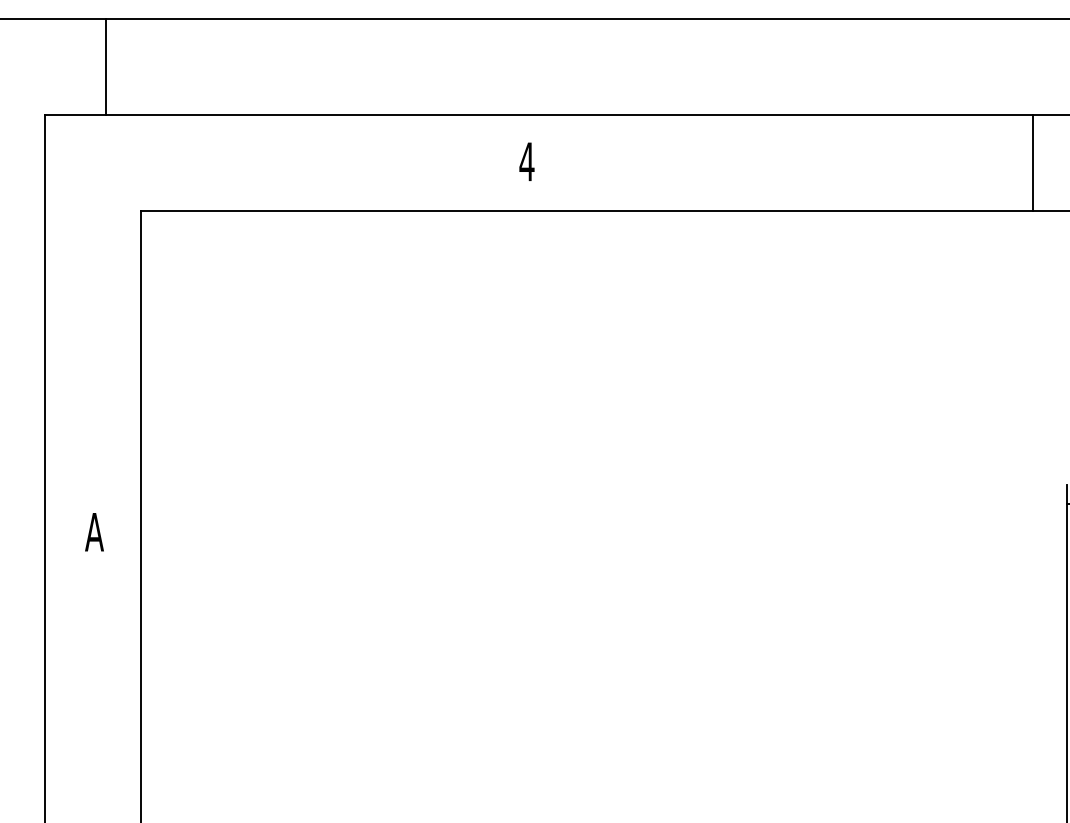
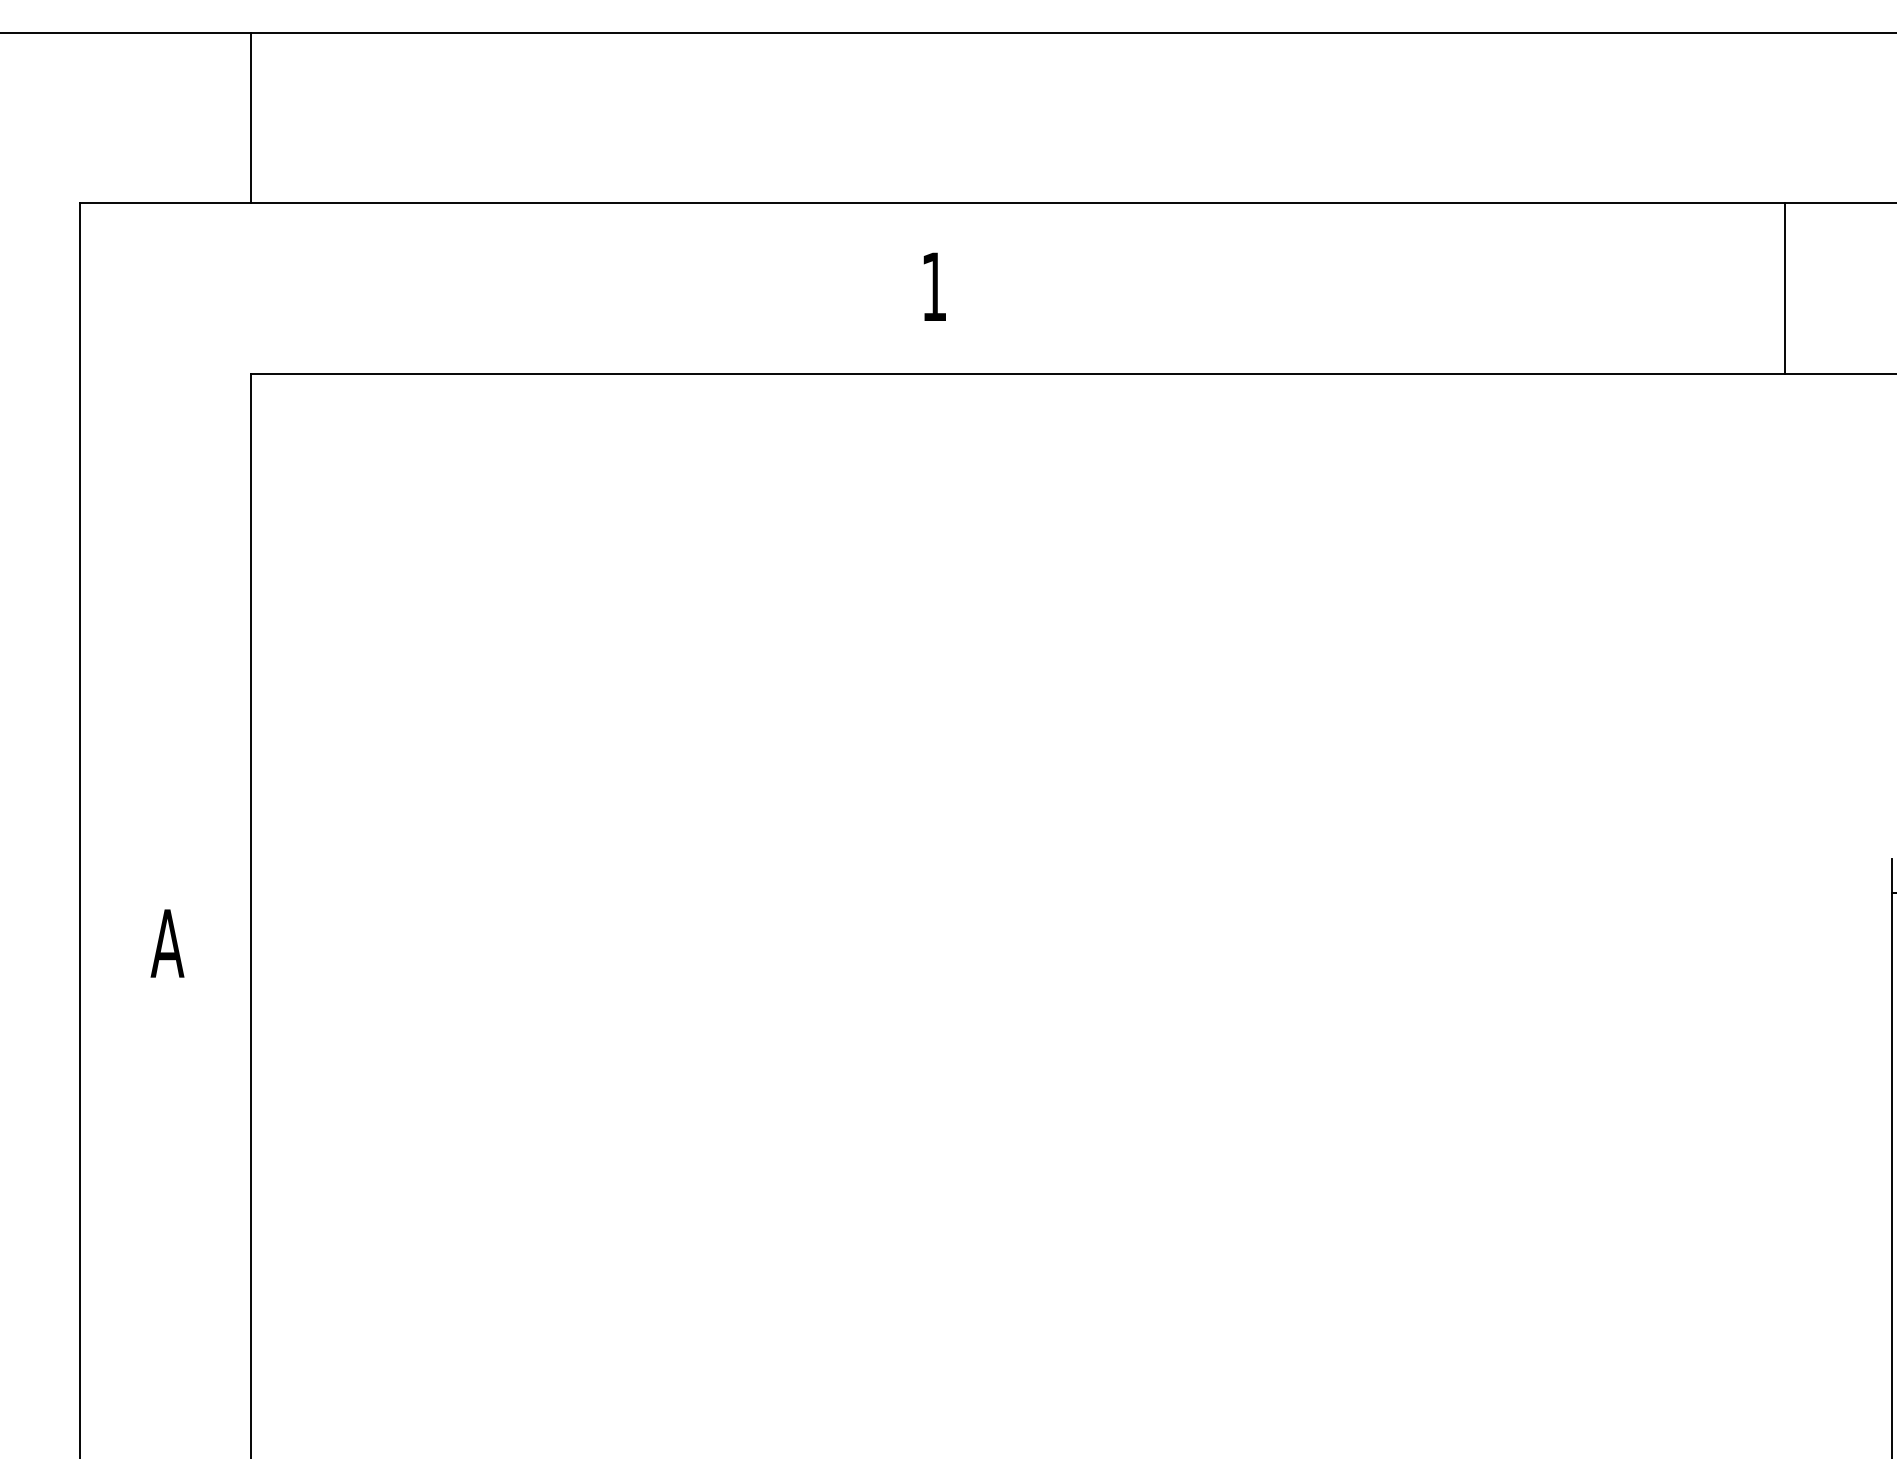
line: (106, 66) -> (250, 117), moved
text: (526, 161) -> (933, 286), 4 -> 1
line: (1032, 162) -> (1784, 288), moved

